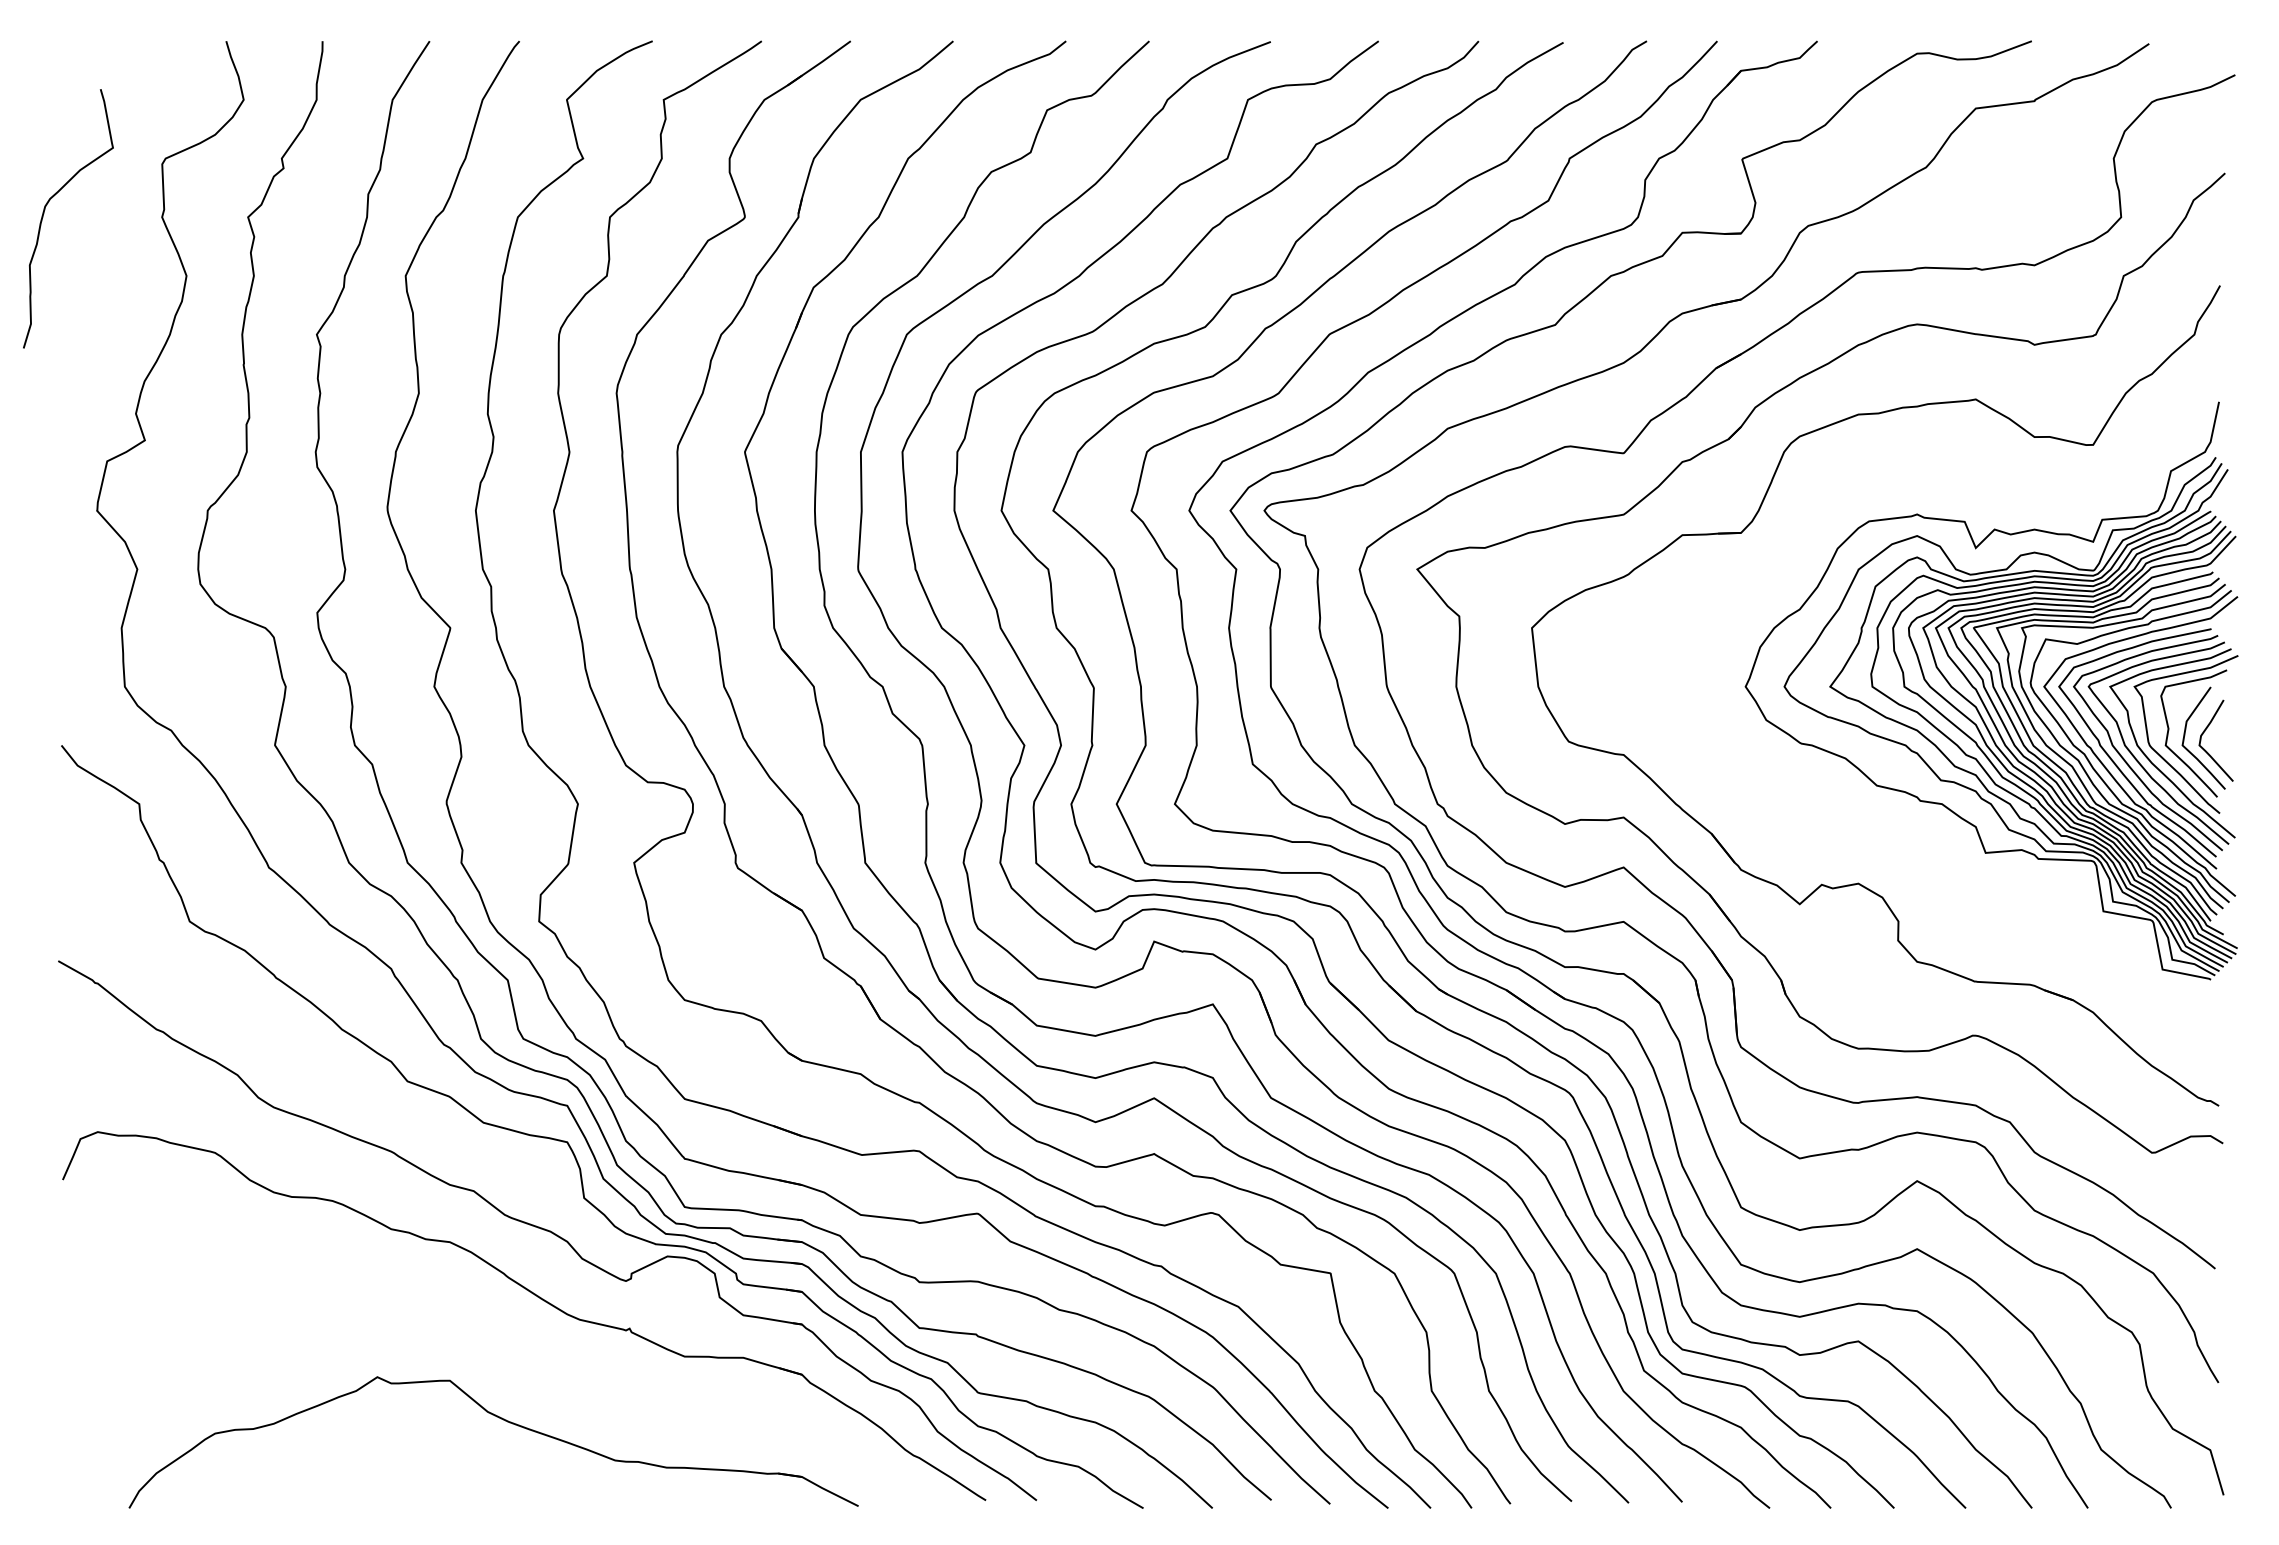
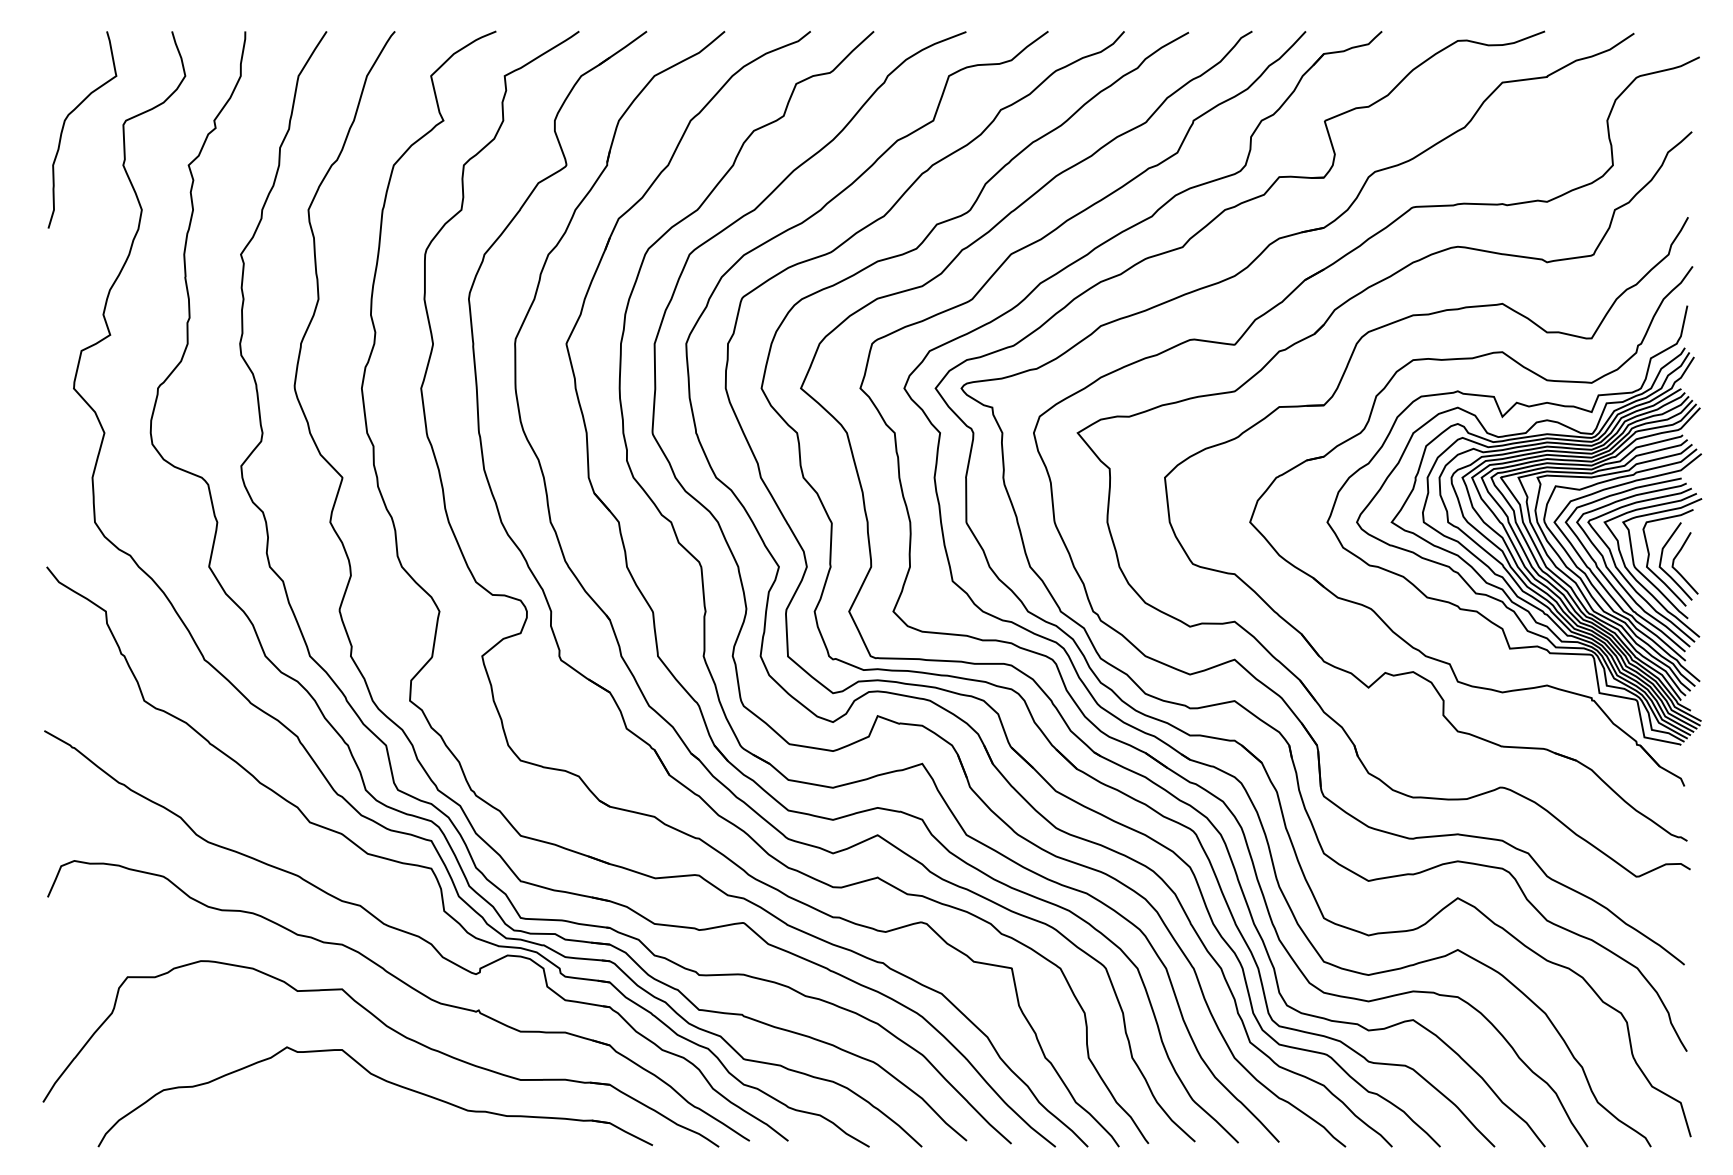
curve: (45, 210) -> (65, 123), moved
part: (1815, 811) -> (1380, 617), added
part: (518, 1356) -> (394, 1031), added

